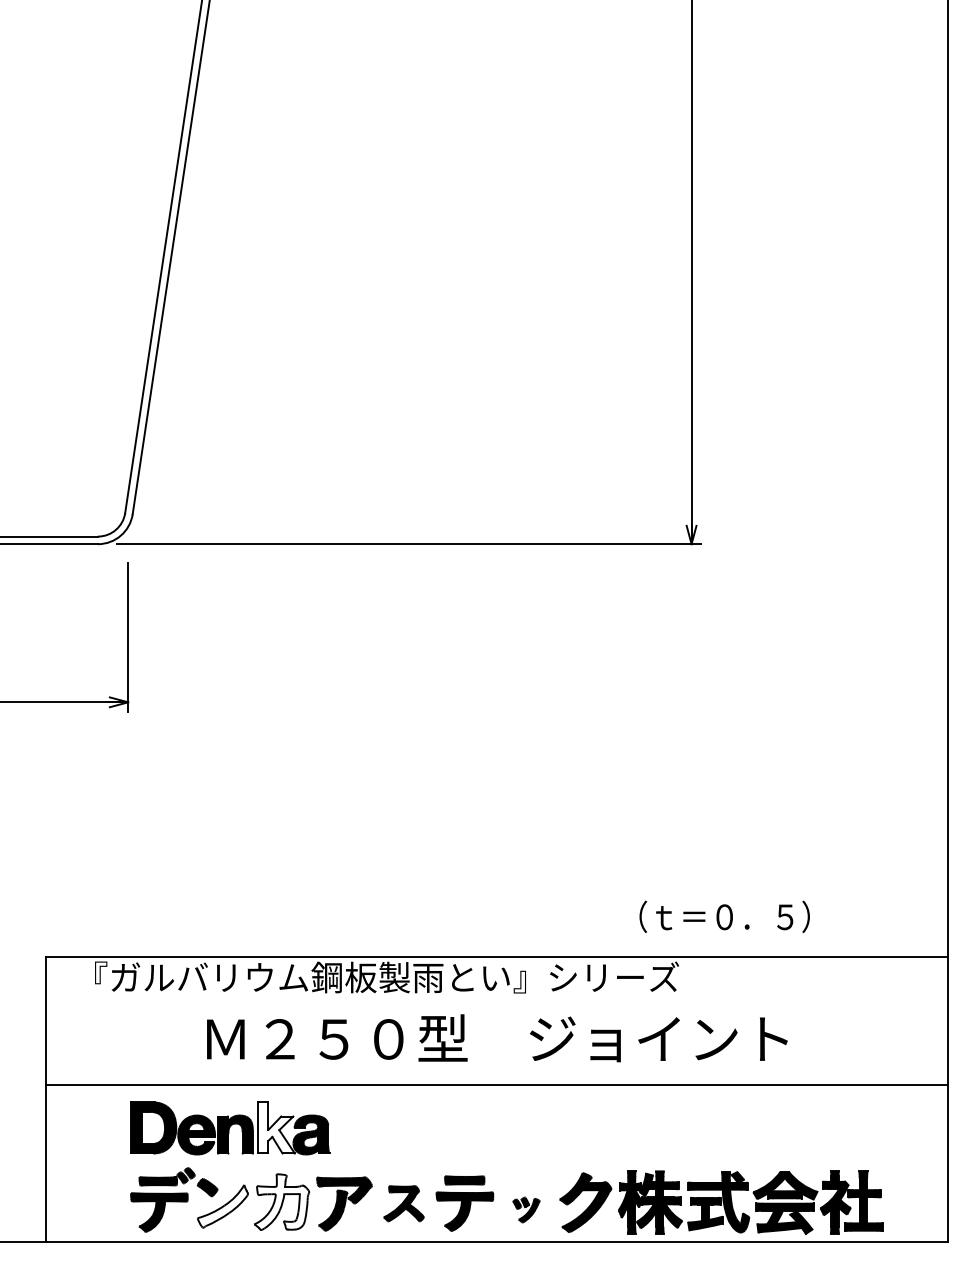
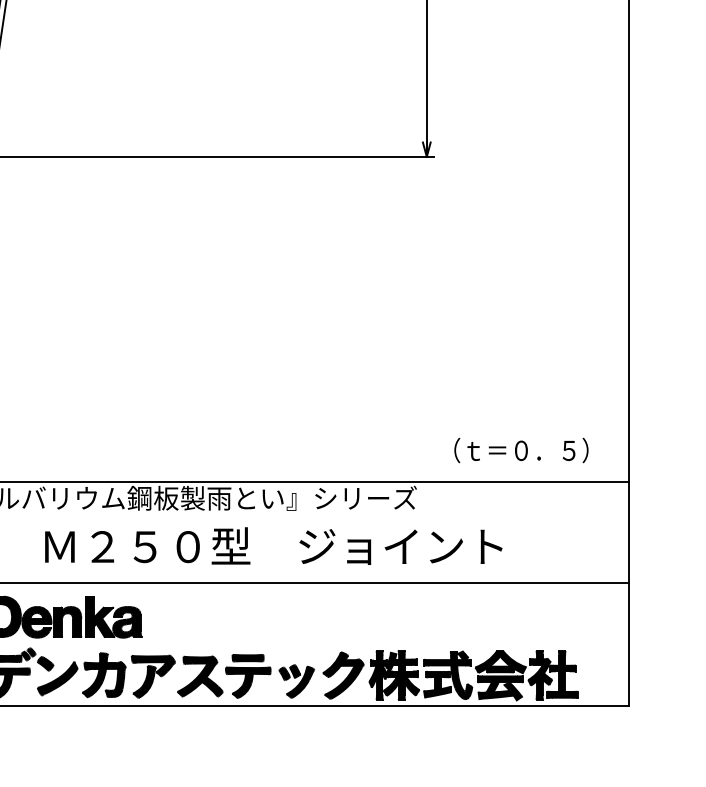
text: (724, 916) -> (521, 450), moved
fill: (276, 1127) -> (99, 616), added
fill: (281, 1202) -> (103, 675), added
part: (403, 1203) -> (199, 676), size x1.43
fill: (222, 1205) -> (57, 677), added
part: (526, 1209) -> (296, 681), size x1.67

